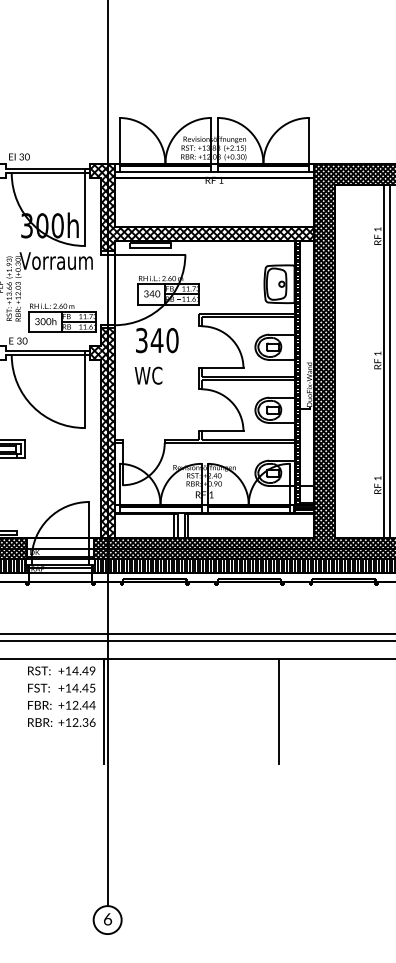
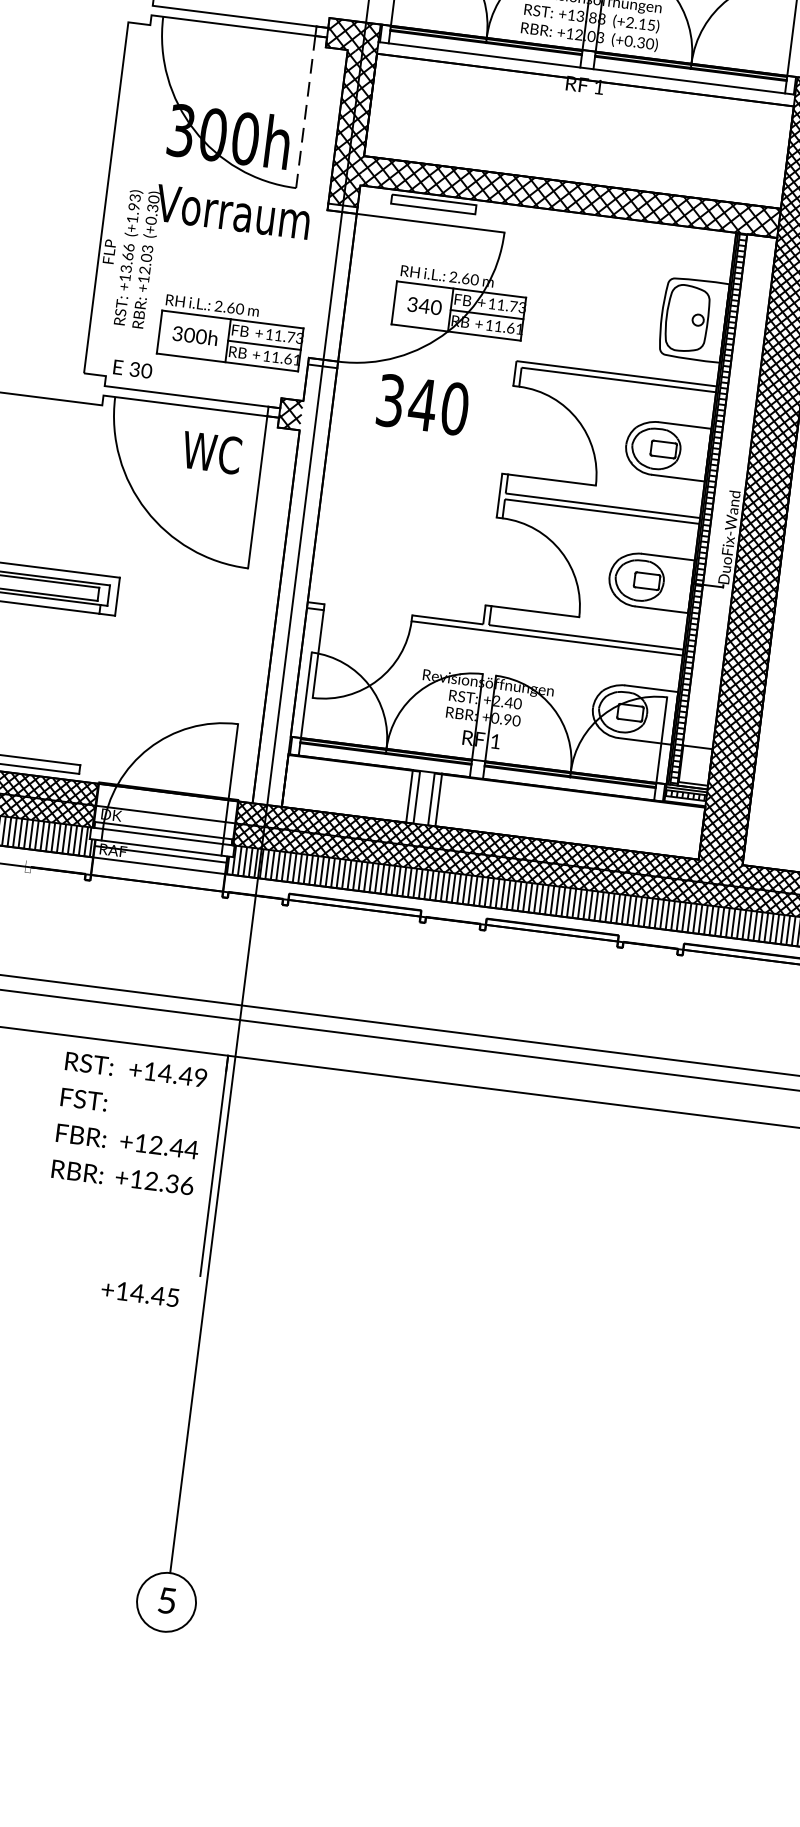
line: (84, 210) -> (305, 114), solid -> dashed
text: (148, 375) -> (211, 452), moved
hatch: (107, 433) -> (294, 585), removed
text: (76, 687) -> (139, 1292), moved
line: (279, 711) -> (580, 1211), removed
text: (108, 919) -> (168, 1601), 6 -> 5

